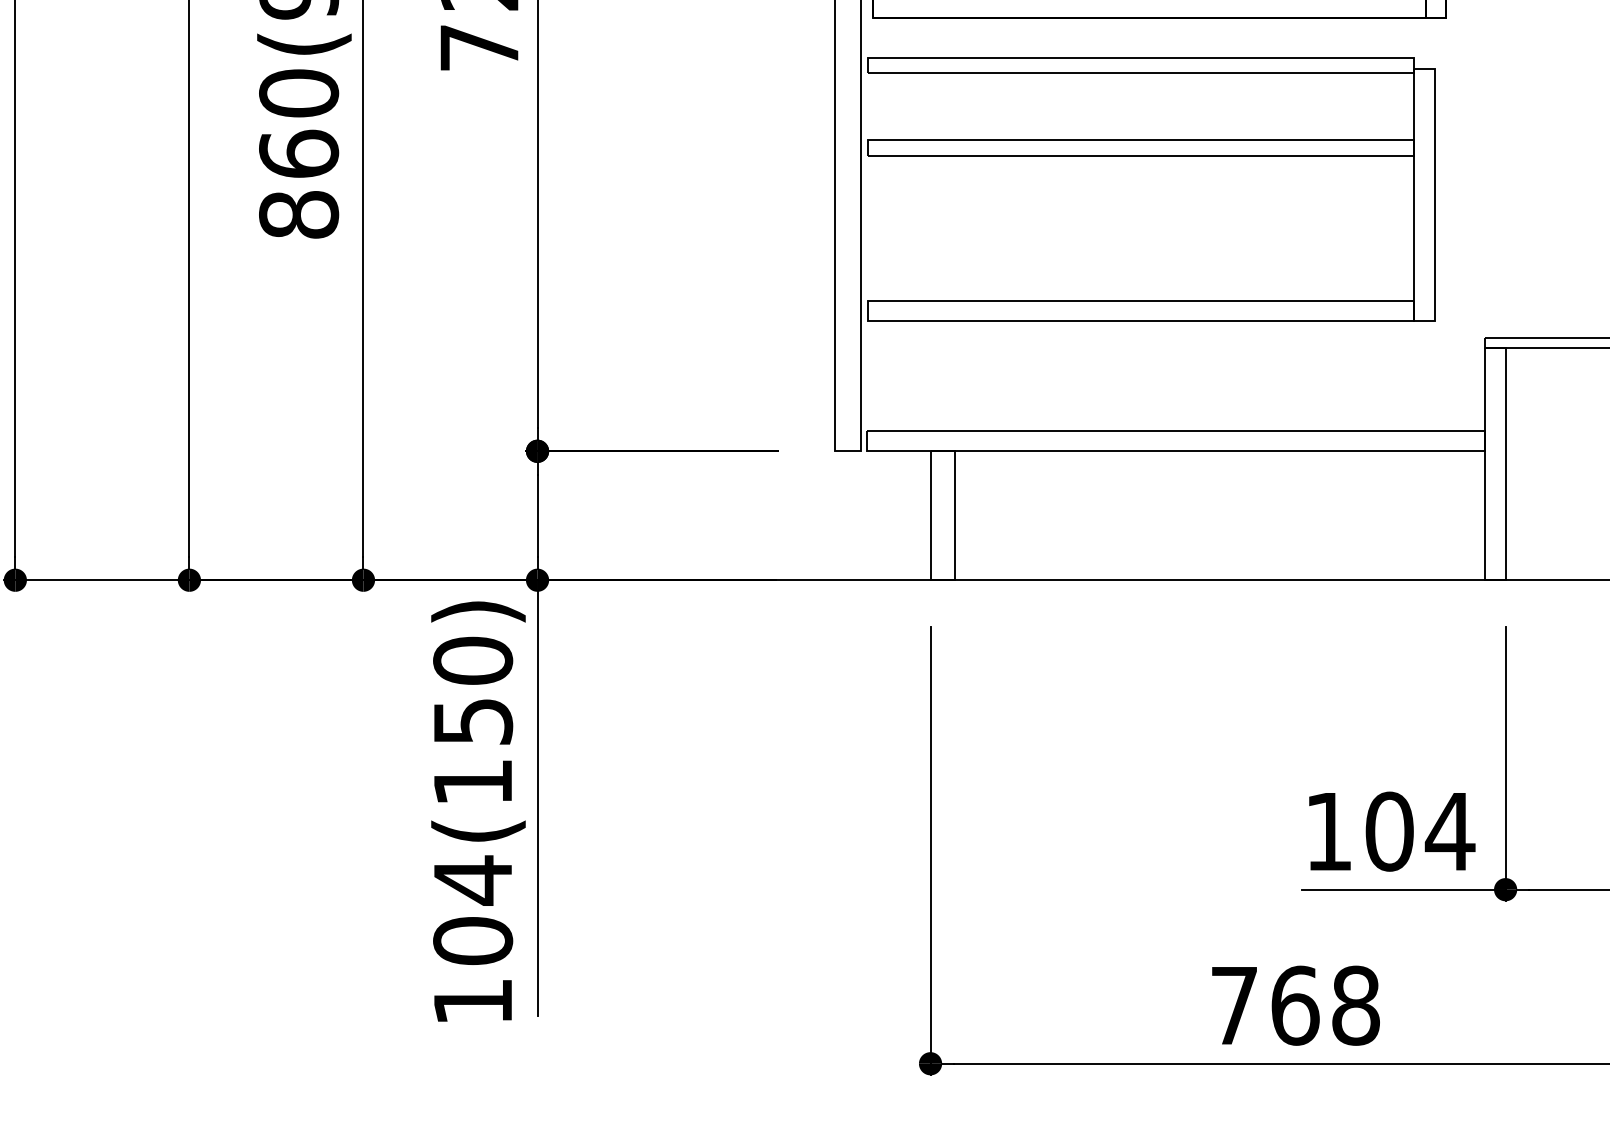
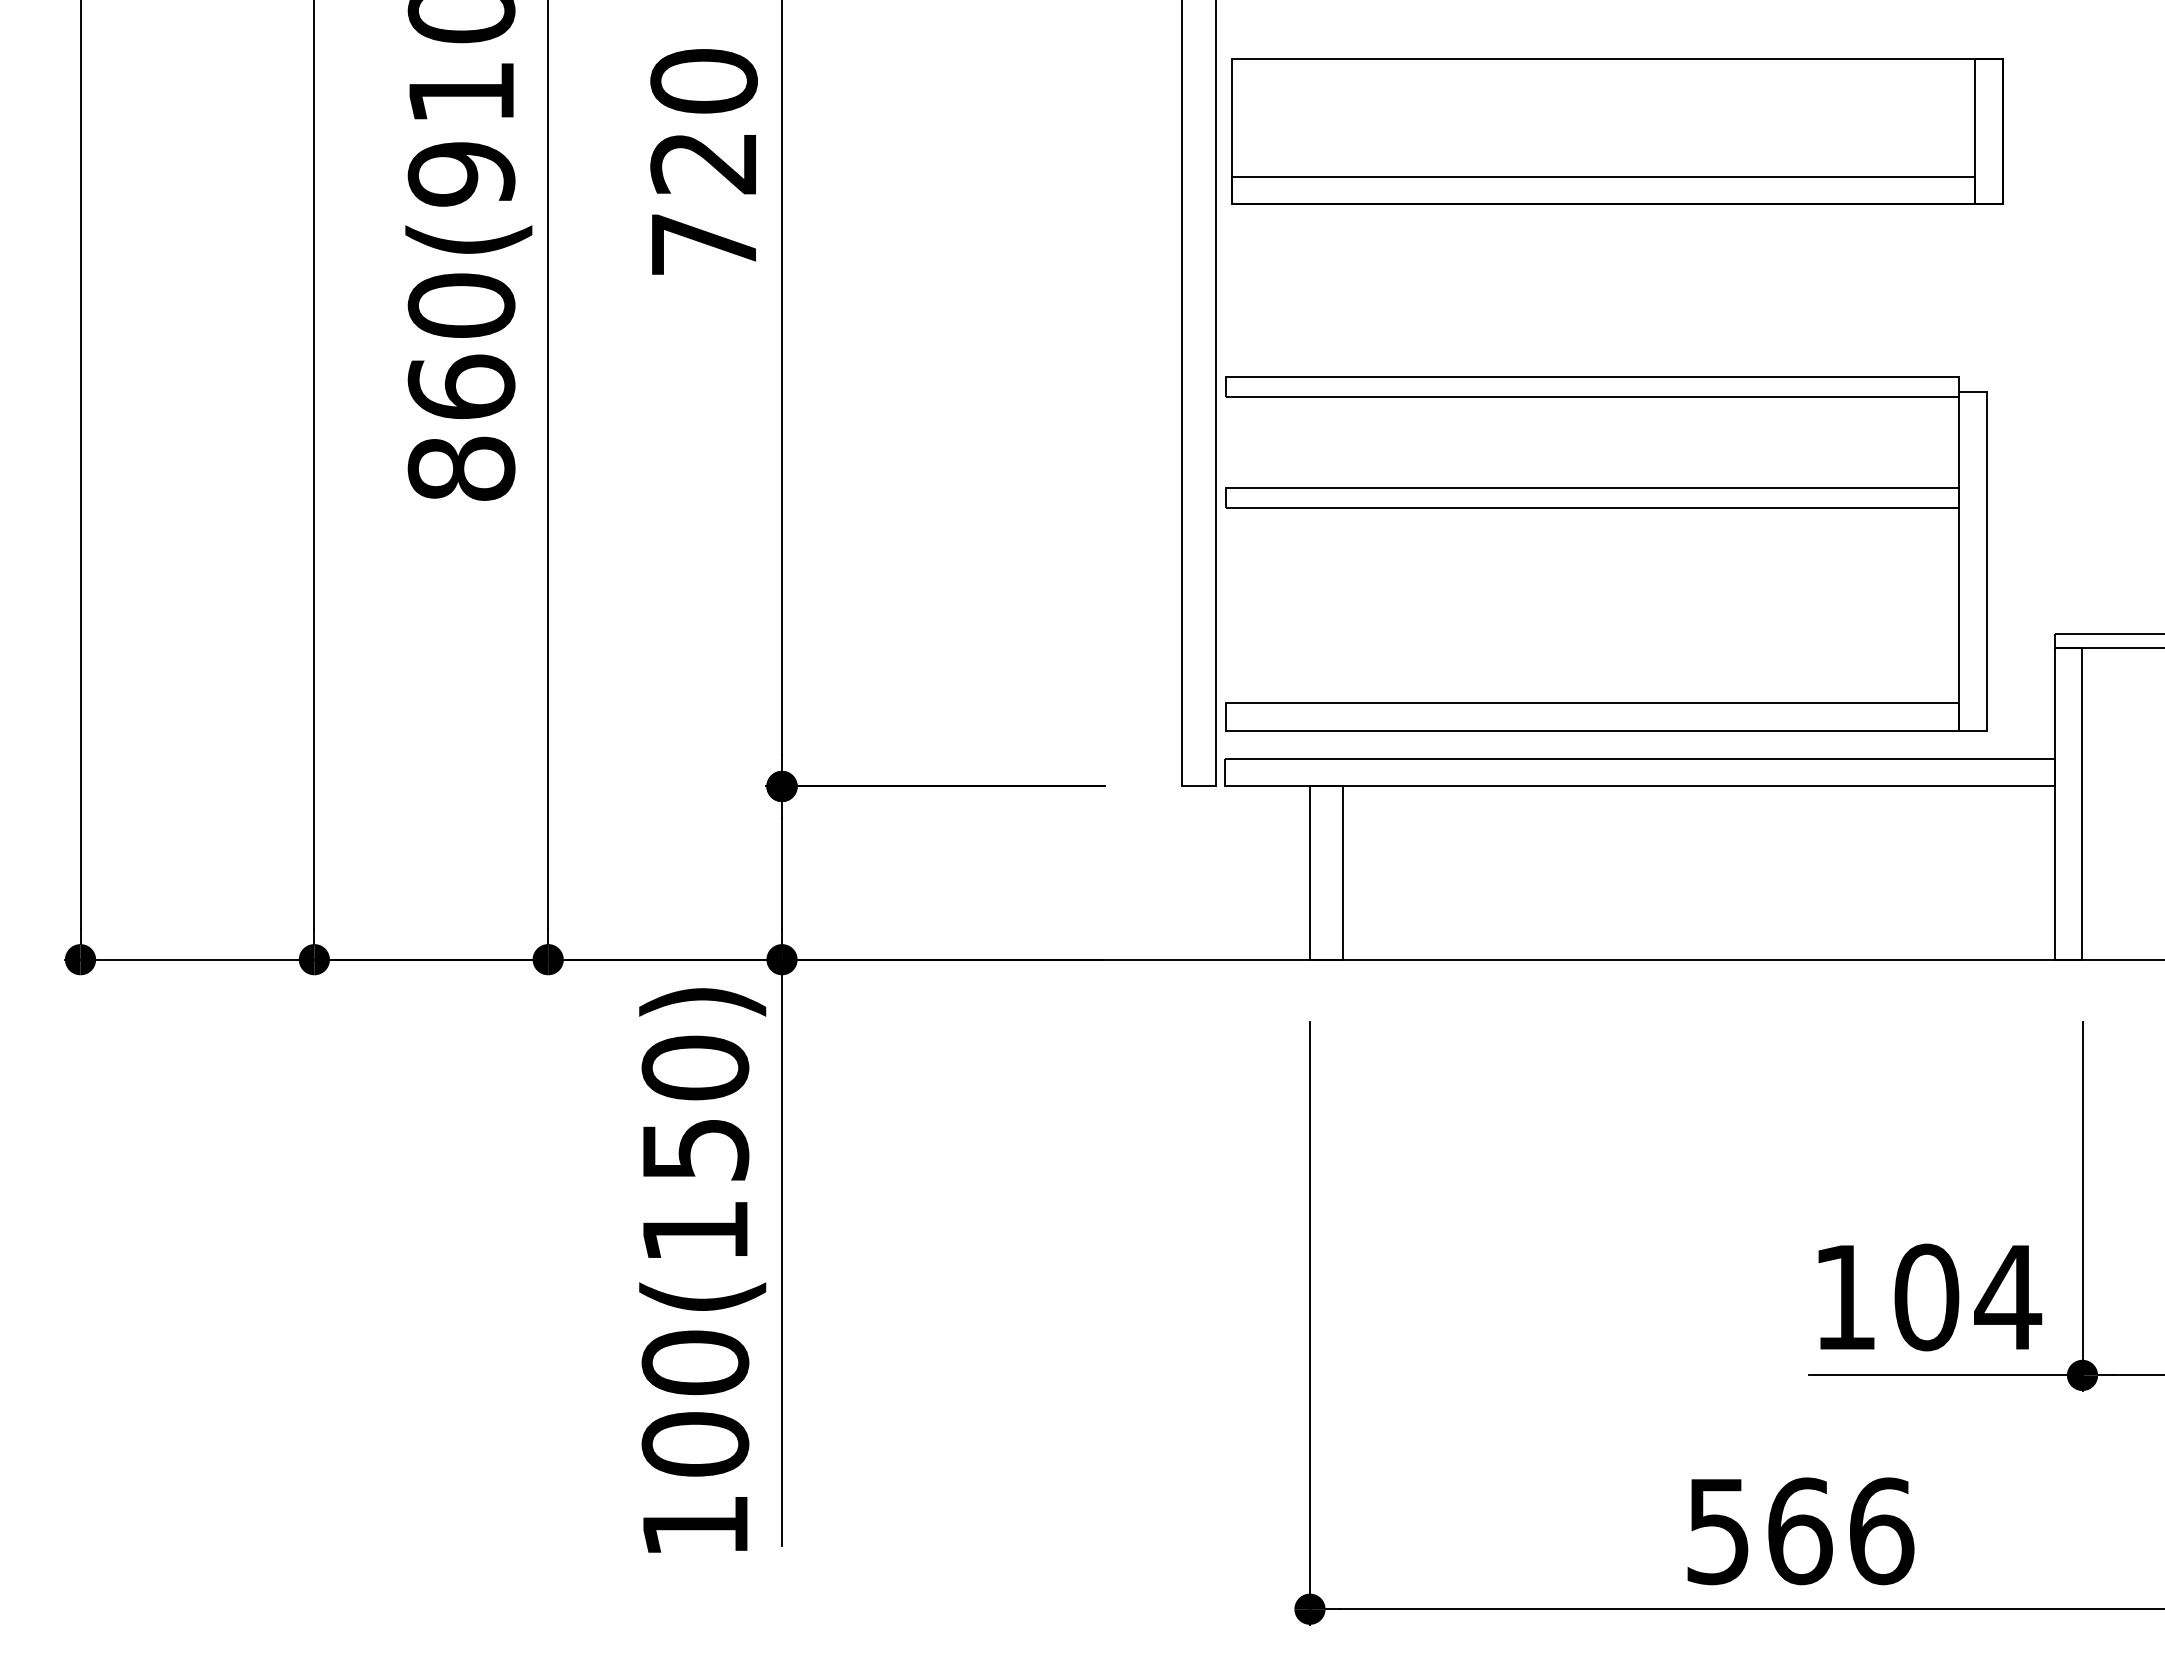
part: (1151, 155) -> (1606, 508), moved
text: (473, 880) -> (695, 1363), 104(150) -> 100(150)
text: (1295, 1005) -> (1800, 1531), 768 -> 566

